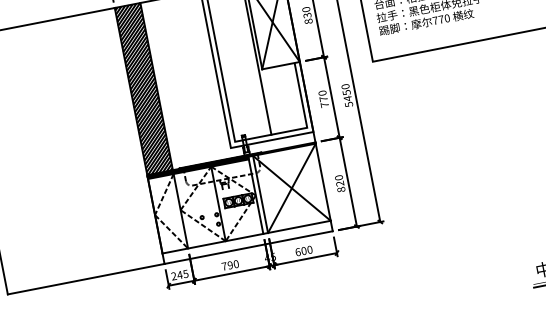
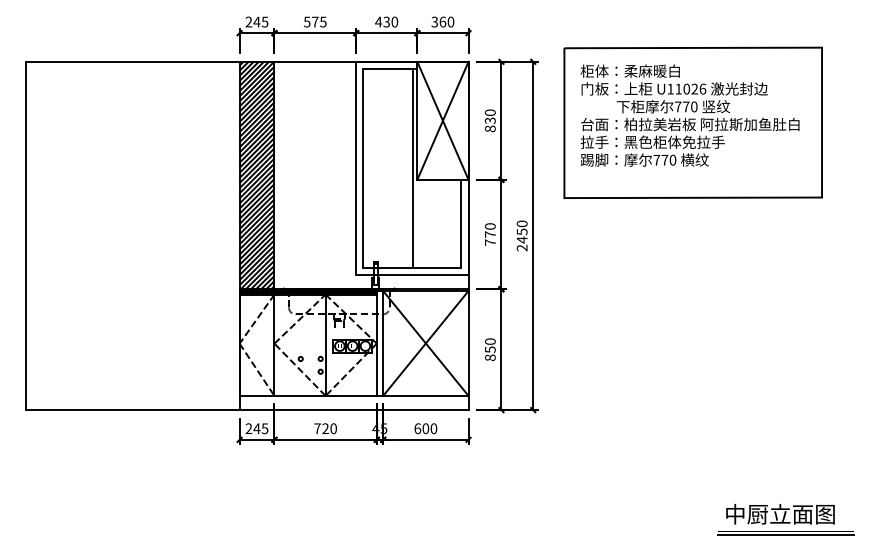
text: (348, 104) -> (521, 247), 5450 -> 2450
text: (340, 183) -> (490, 349), 820 -> 850
text: (230, 265) -> (325, 429), 790 -> 720

